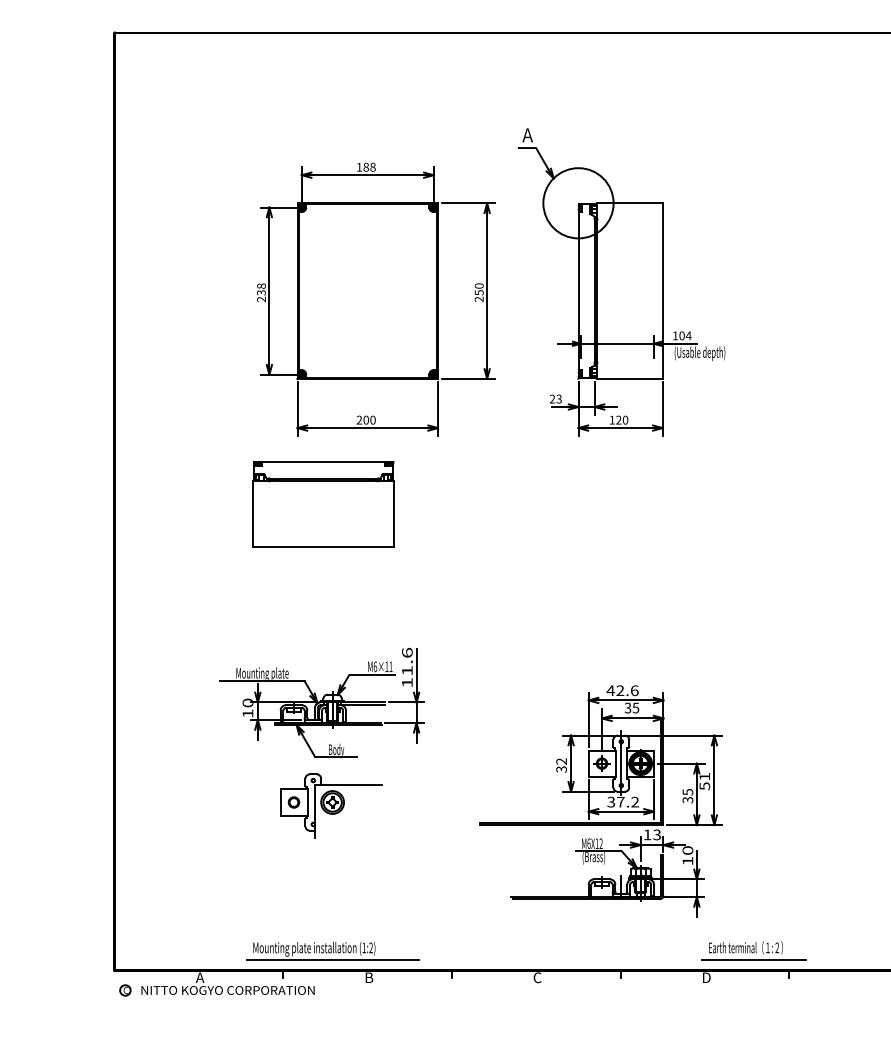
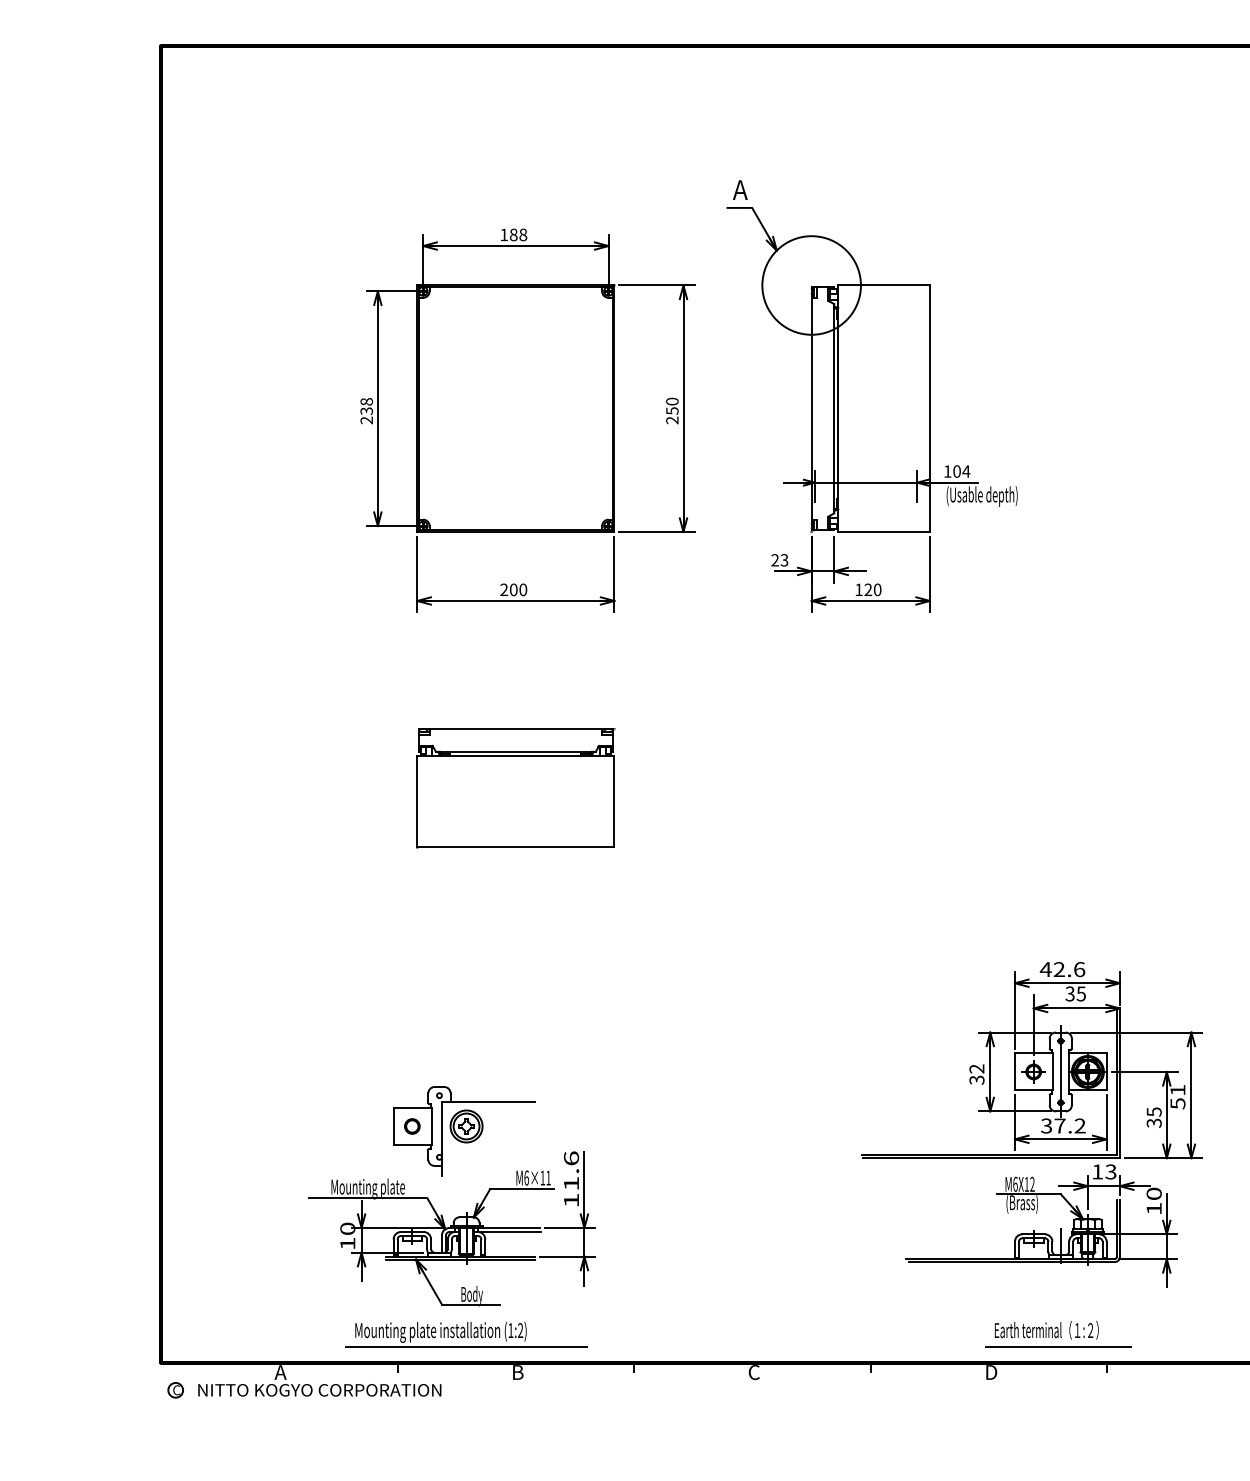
part: (323, 504) -> (515, 788), moved
part: (321, 702) -> (451, 1228), moved
part: (599, 808) -> (1029, 1134), moved

